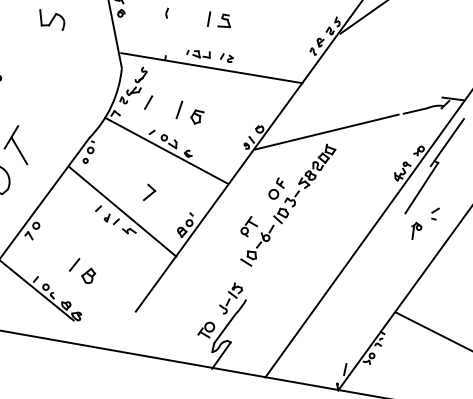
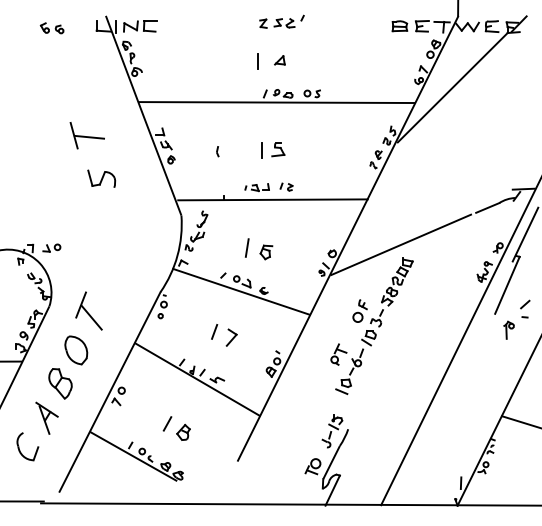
line: (148, 102) -> (214, 331), moved
line: (122, 211) -> (197, 379), moved
part: (435, 213) -> (525, 308), size x1.43

